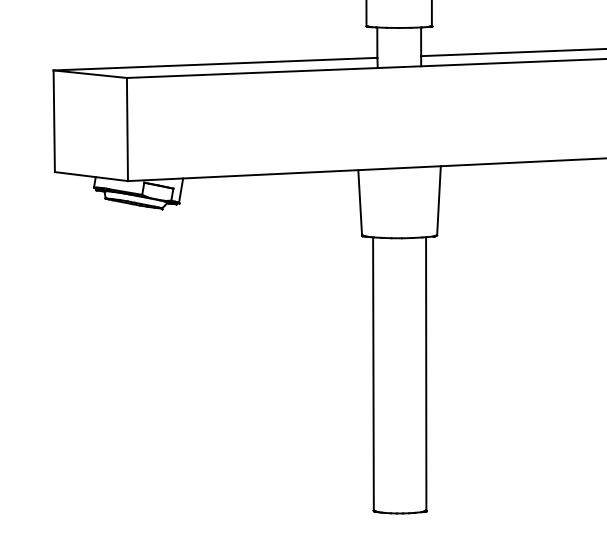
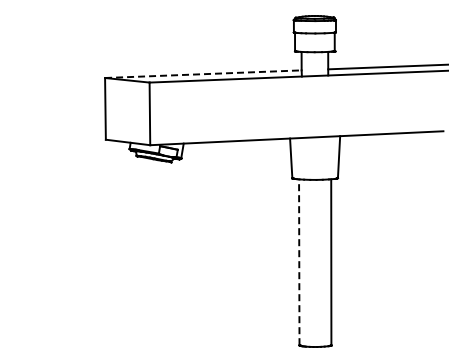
line: (215, 64) -> (203, 74), solid -> dashed
line: (373, 374) -> (299, 262), solid -> dashed

